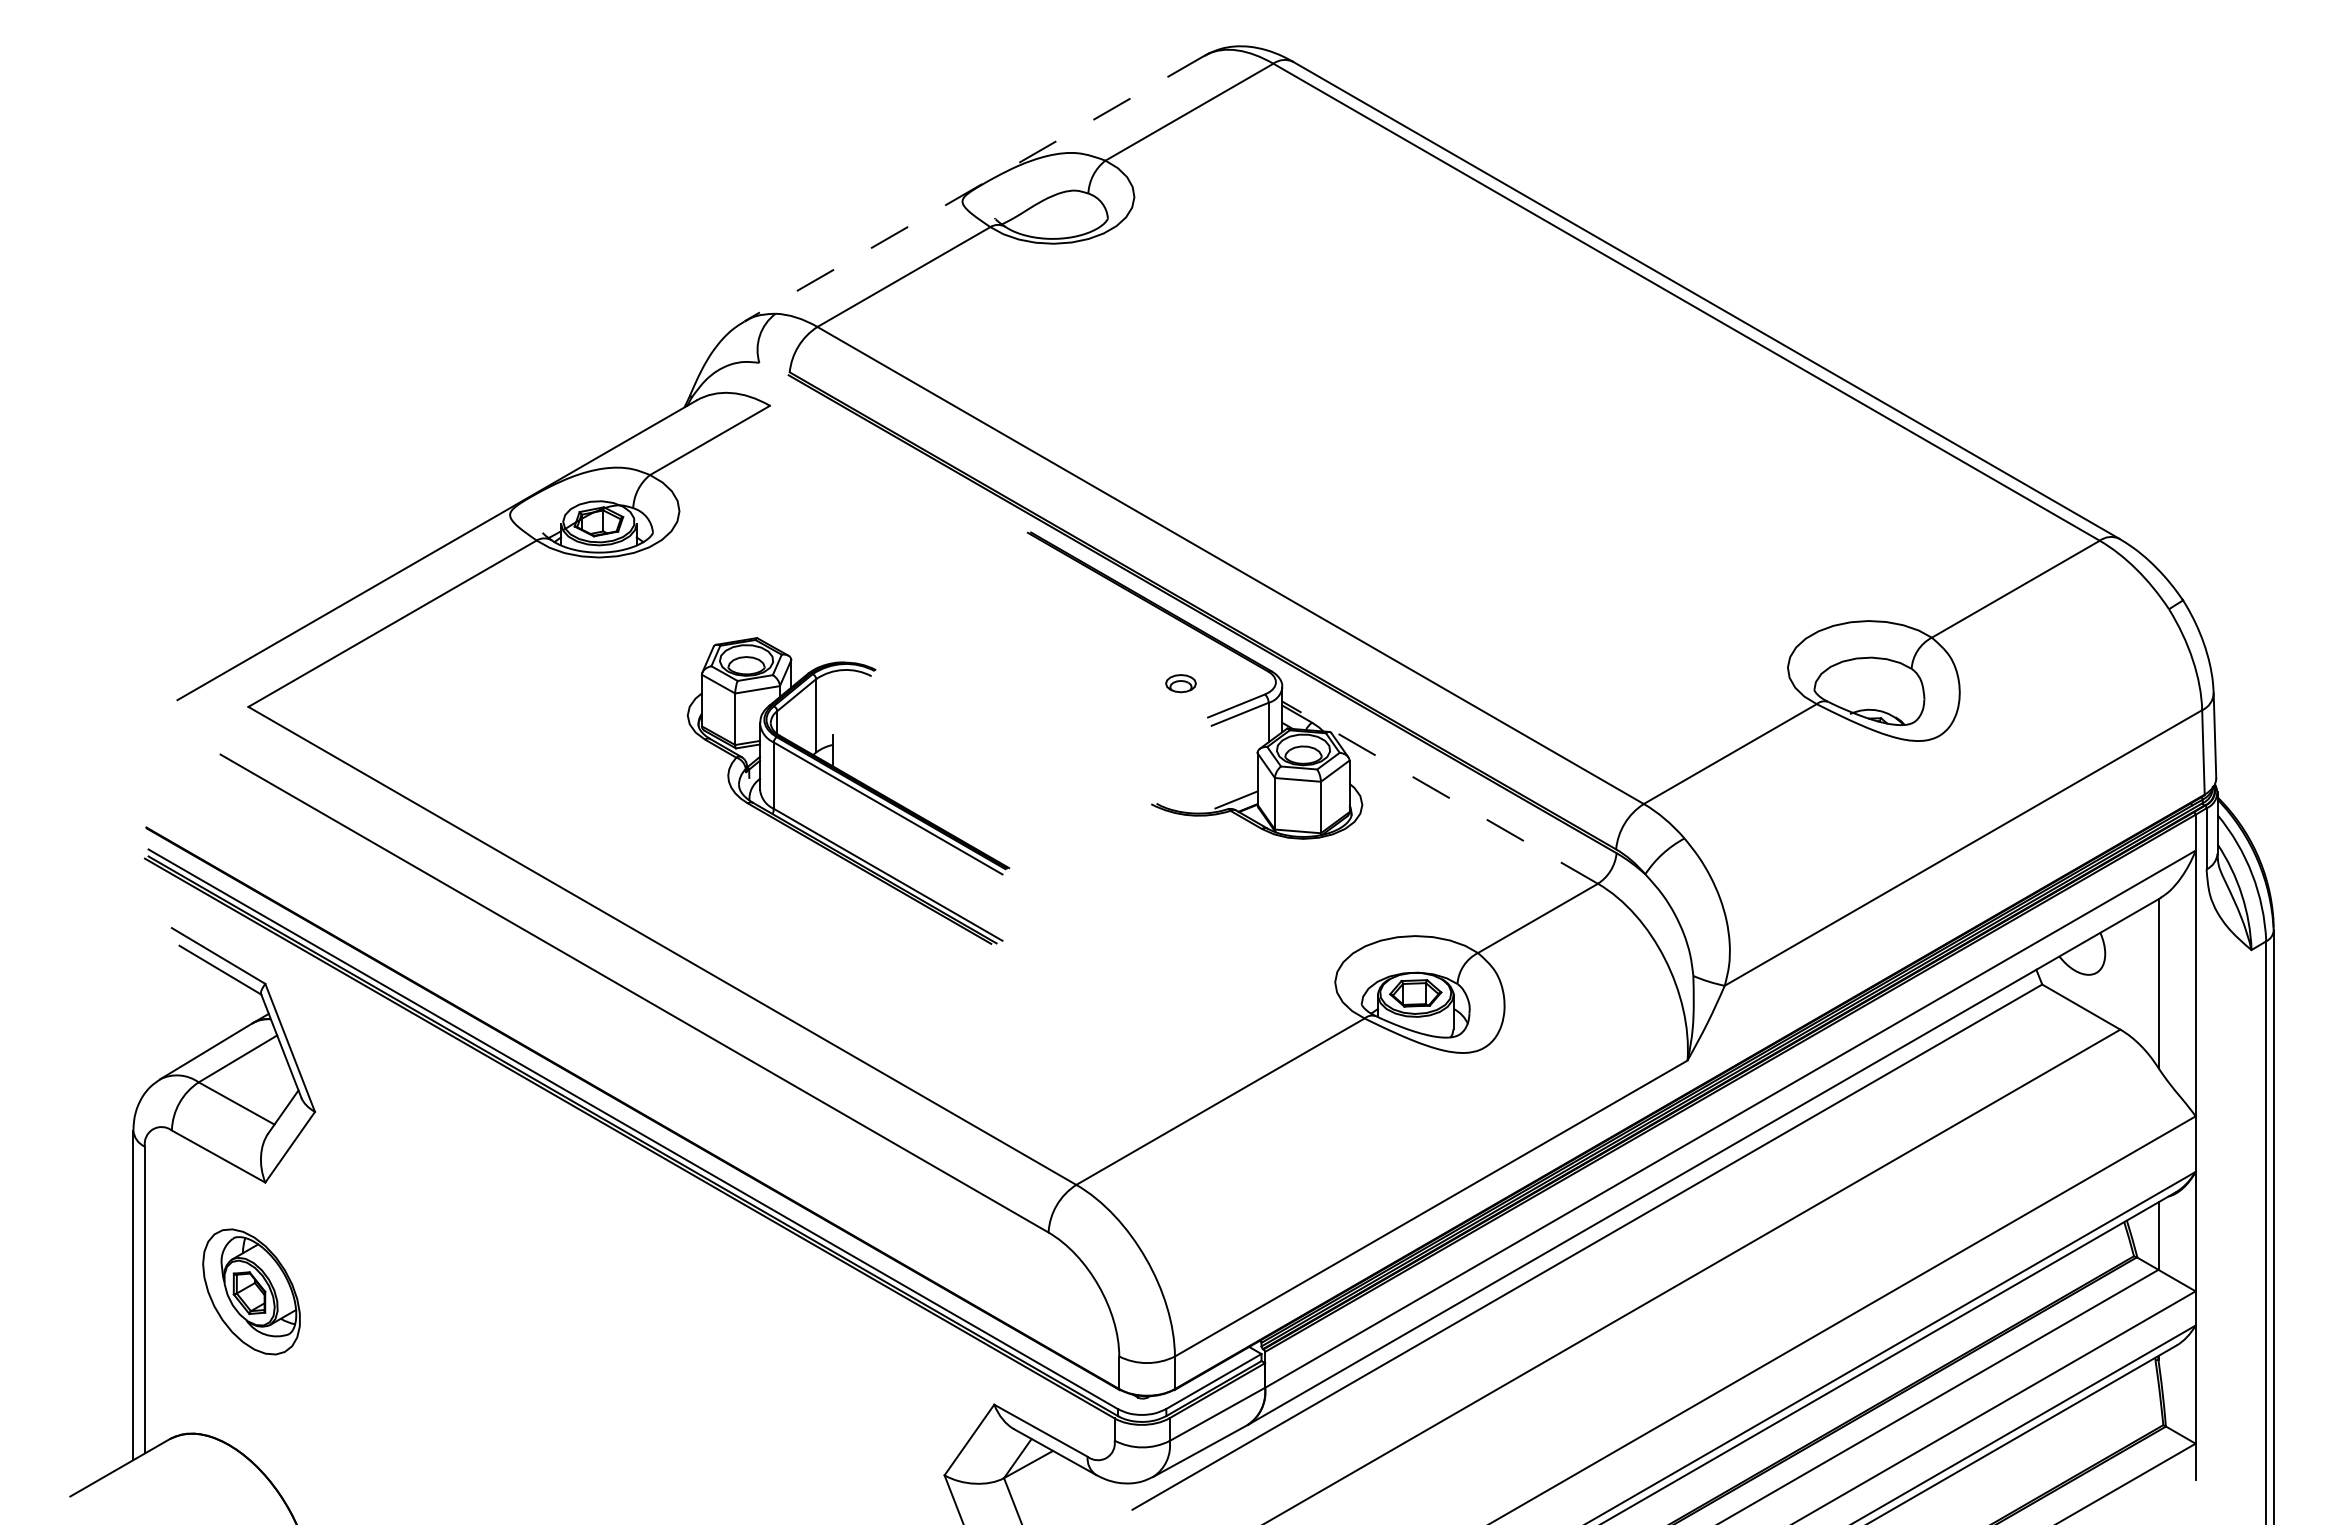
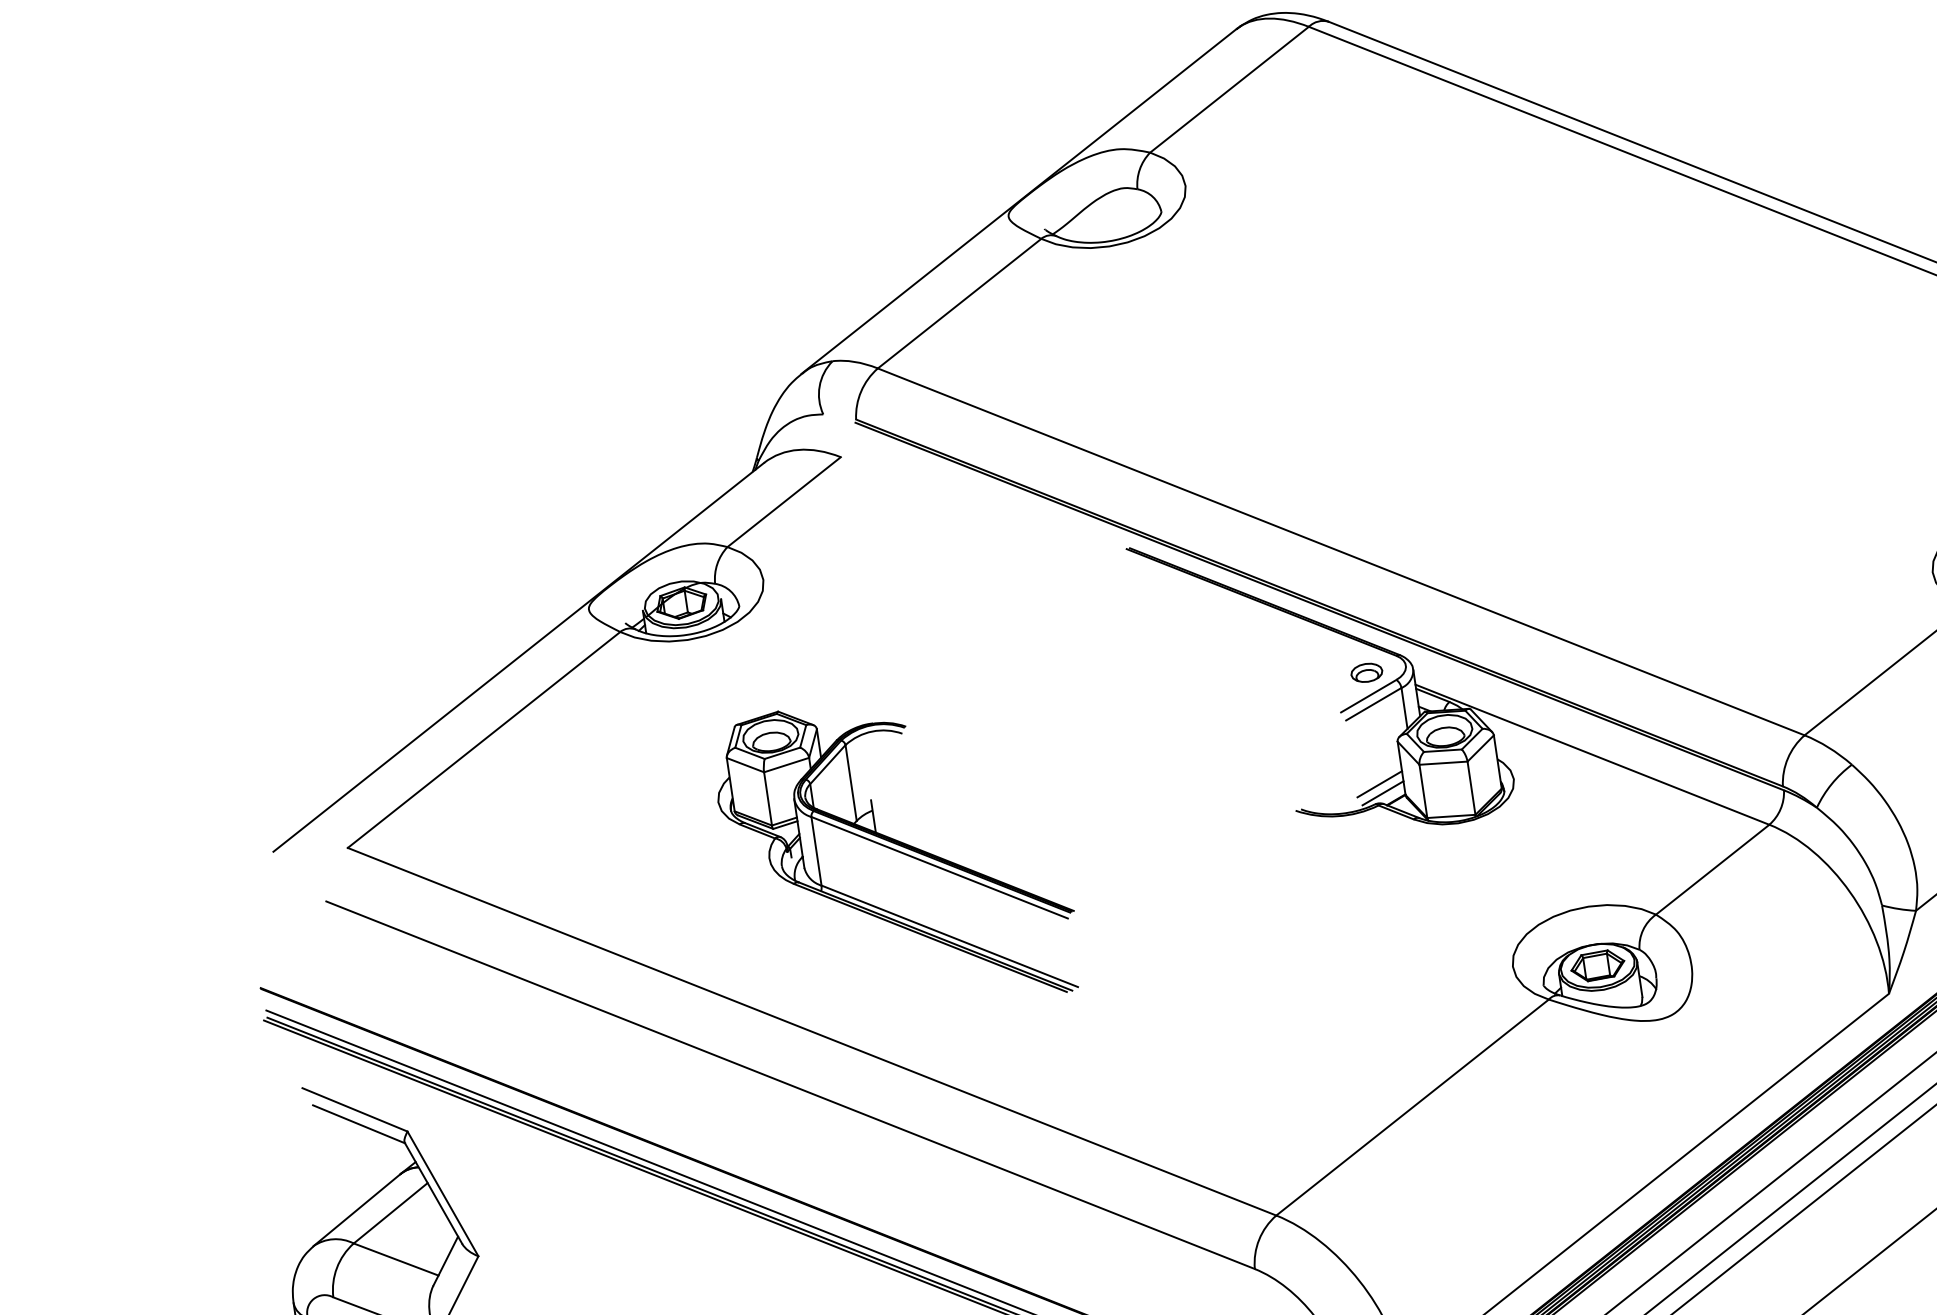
line: (974, 188) -> (1019, 201), dashed -> solid
part: (1180, 683) -> (1366, 672), moved
part: (848, 790) -> (895, 855), moved
line: (1234, 790) -> (1379, 783), added
line: (1439, 792) -> (1591, 754), dashed -> solid

